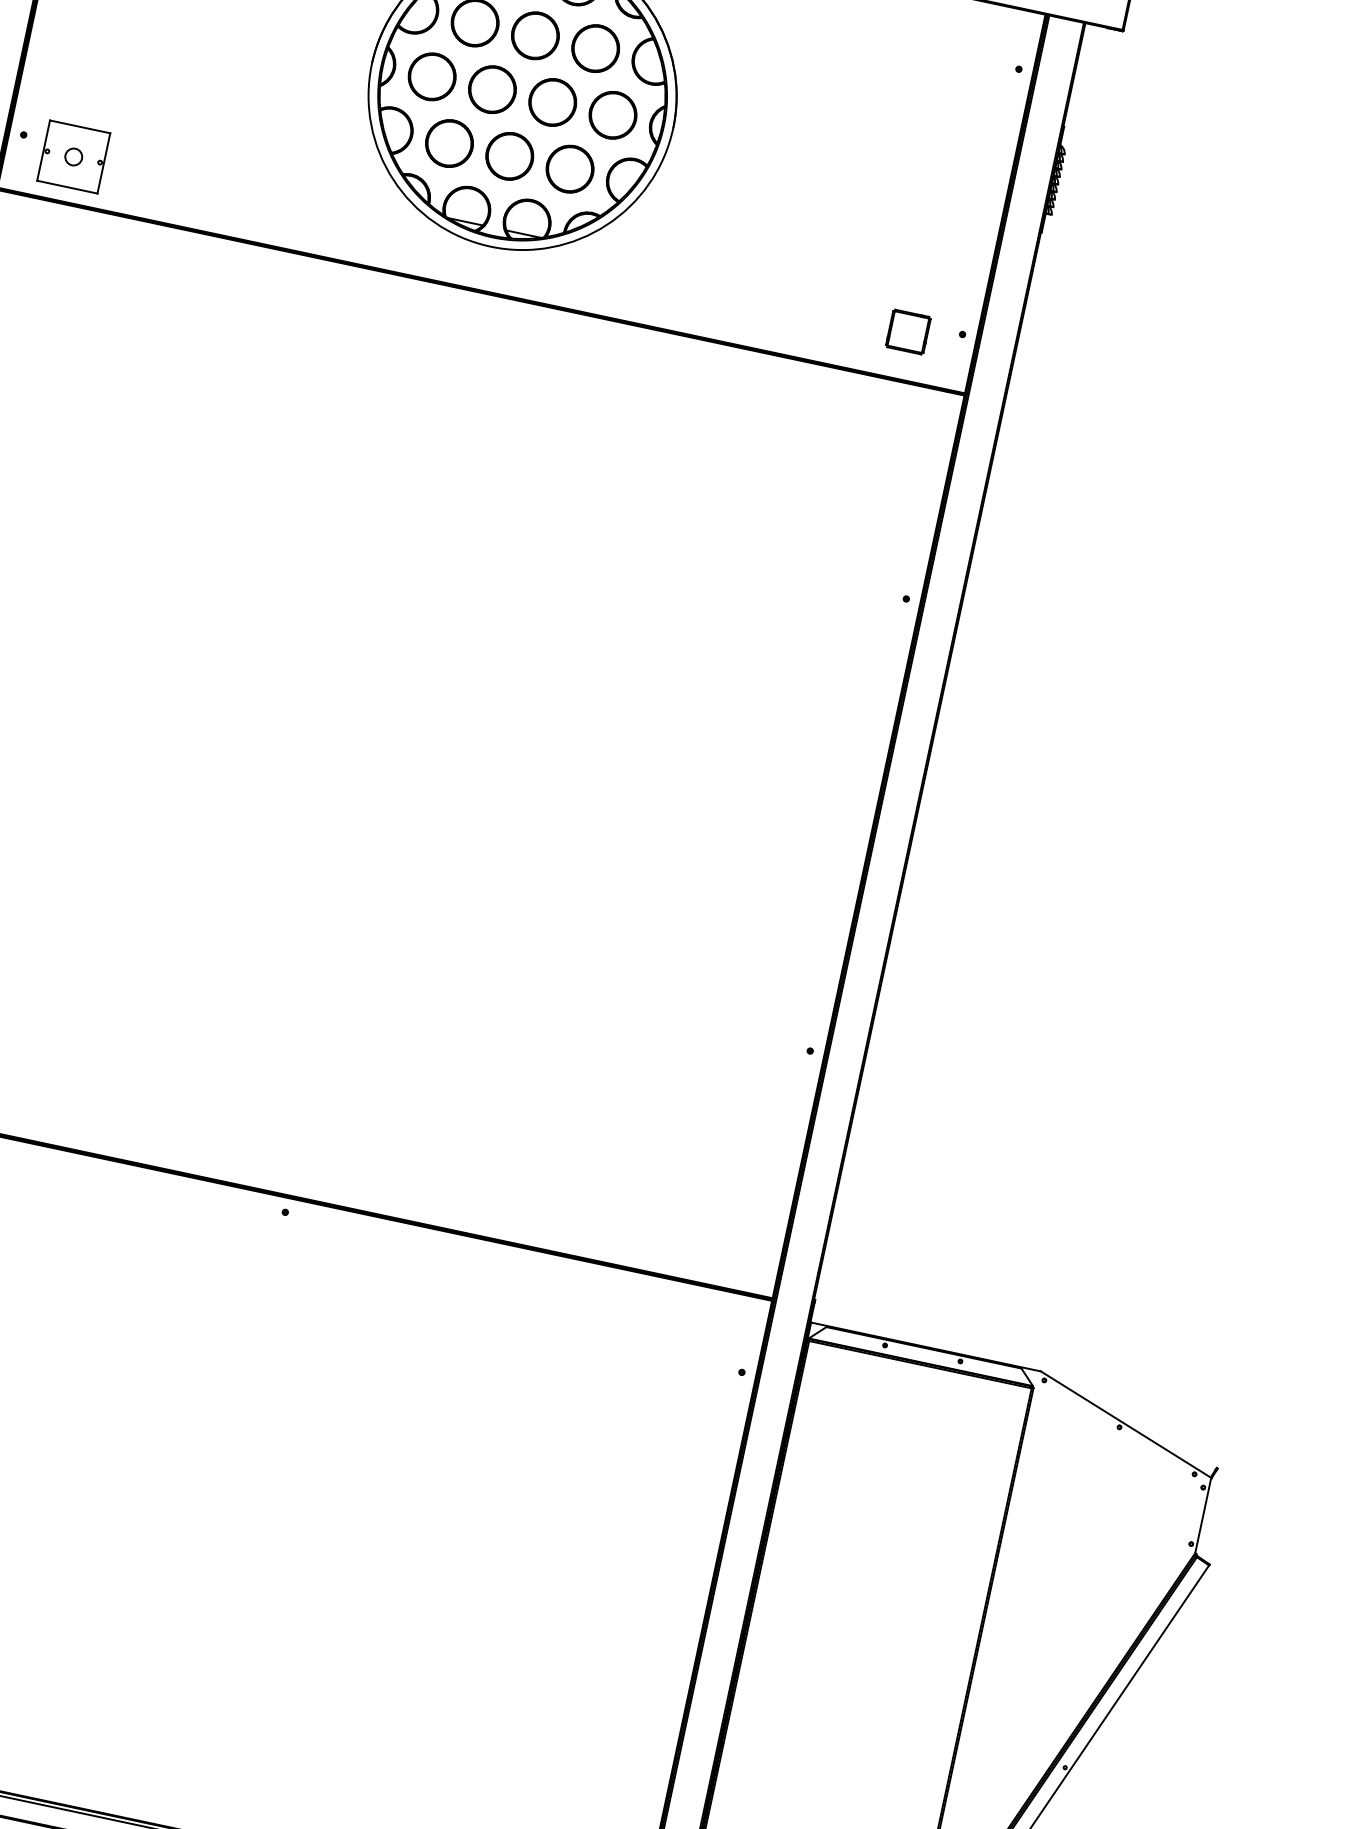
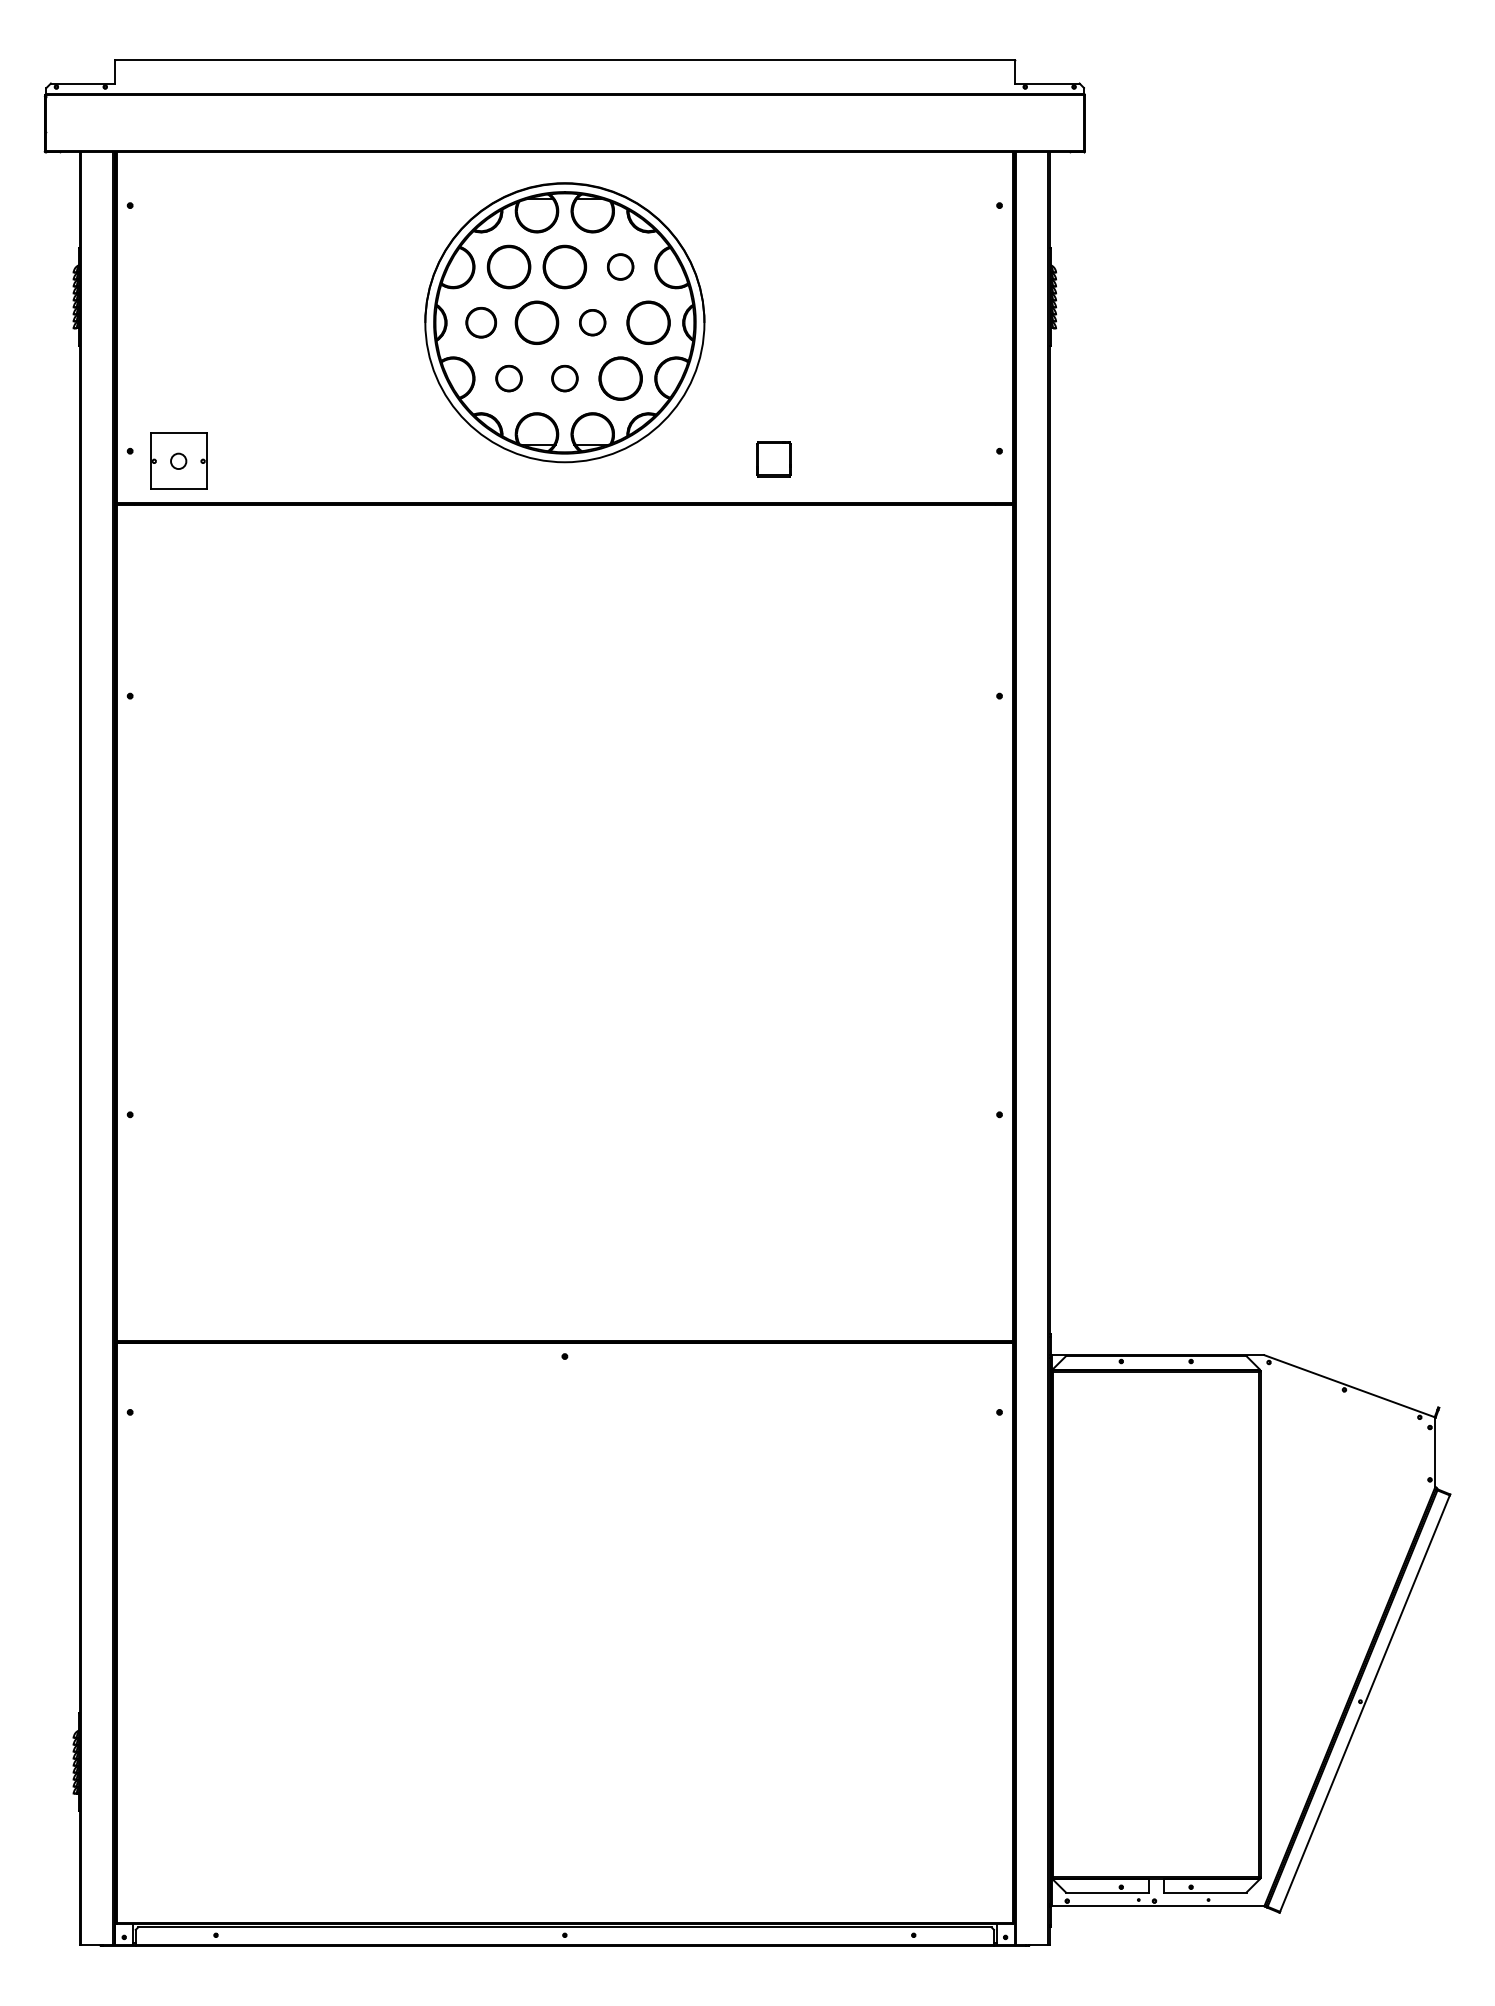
part: (595, 48) -> (620, 266), size x0.6
part: (432, 76) -> (481, 322), size x0.7
part: (552, 102) -> (592, 322), size x0.6
part: (448, 143) -> (508, 378), size x0.6
part: (509, 156) -> (564, 378), size x0.6
part: (907, 332) -> (773, 459), moved

